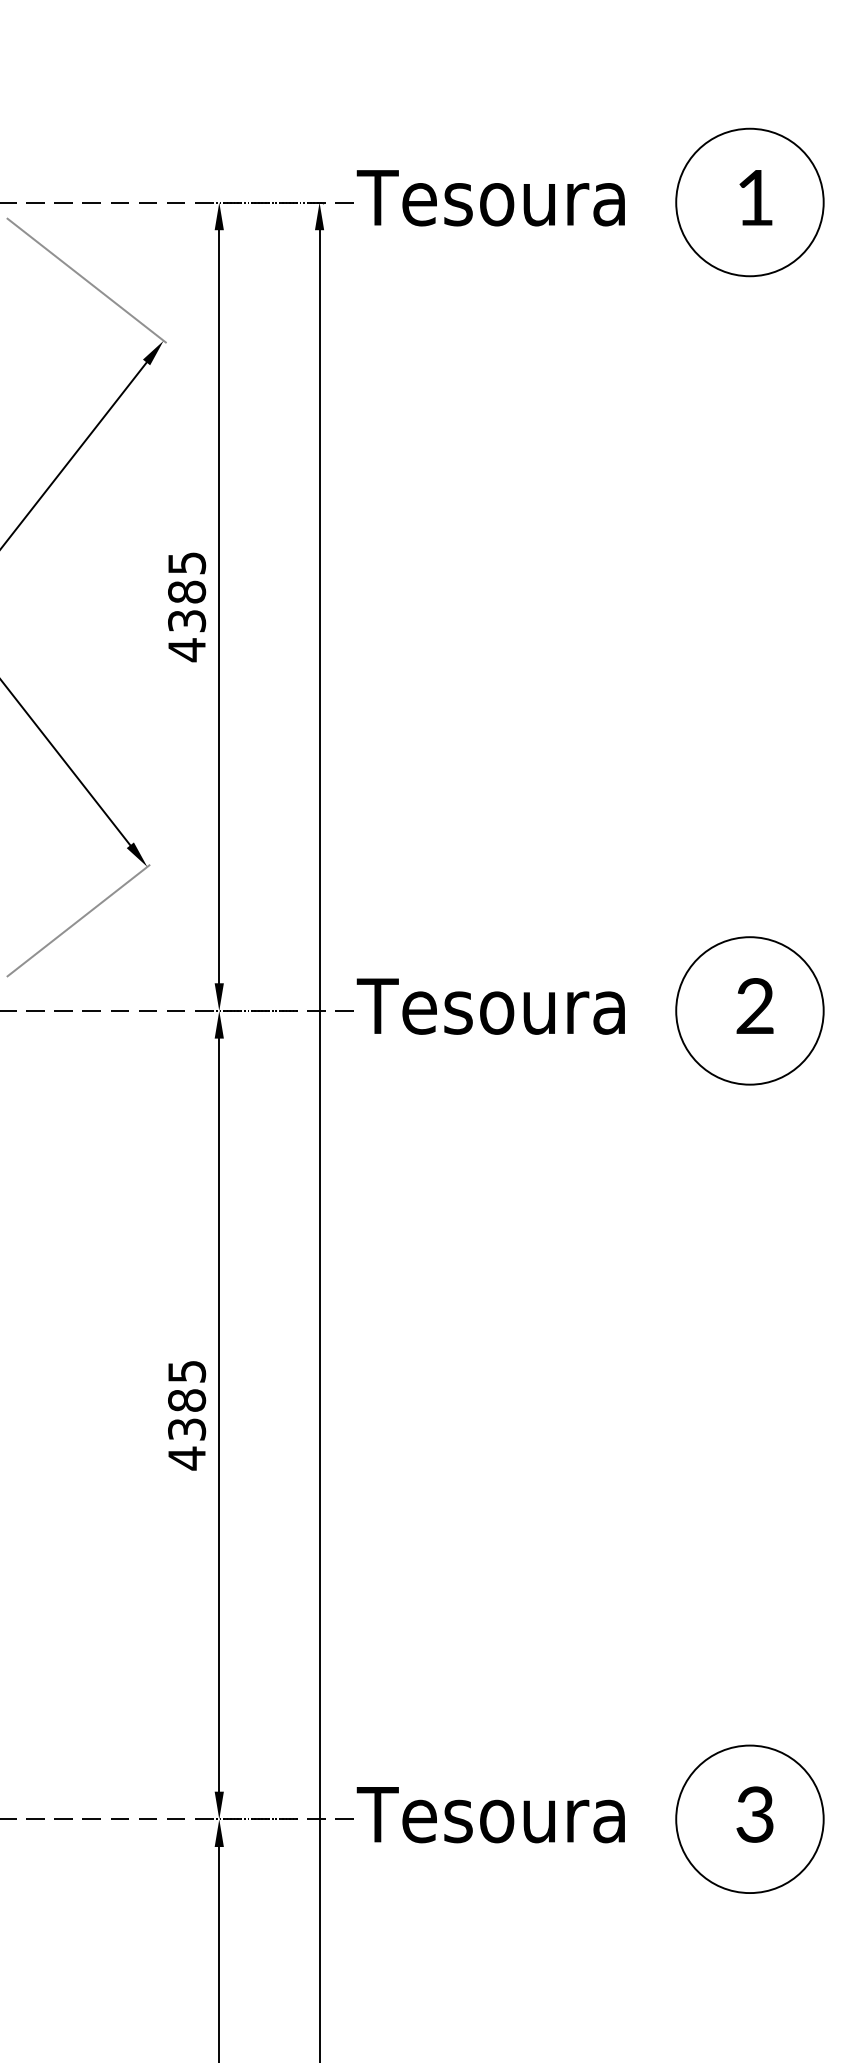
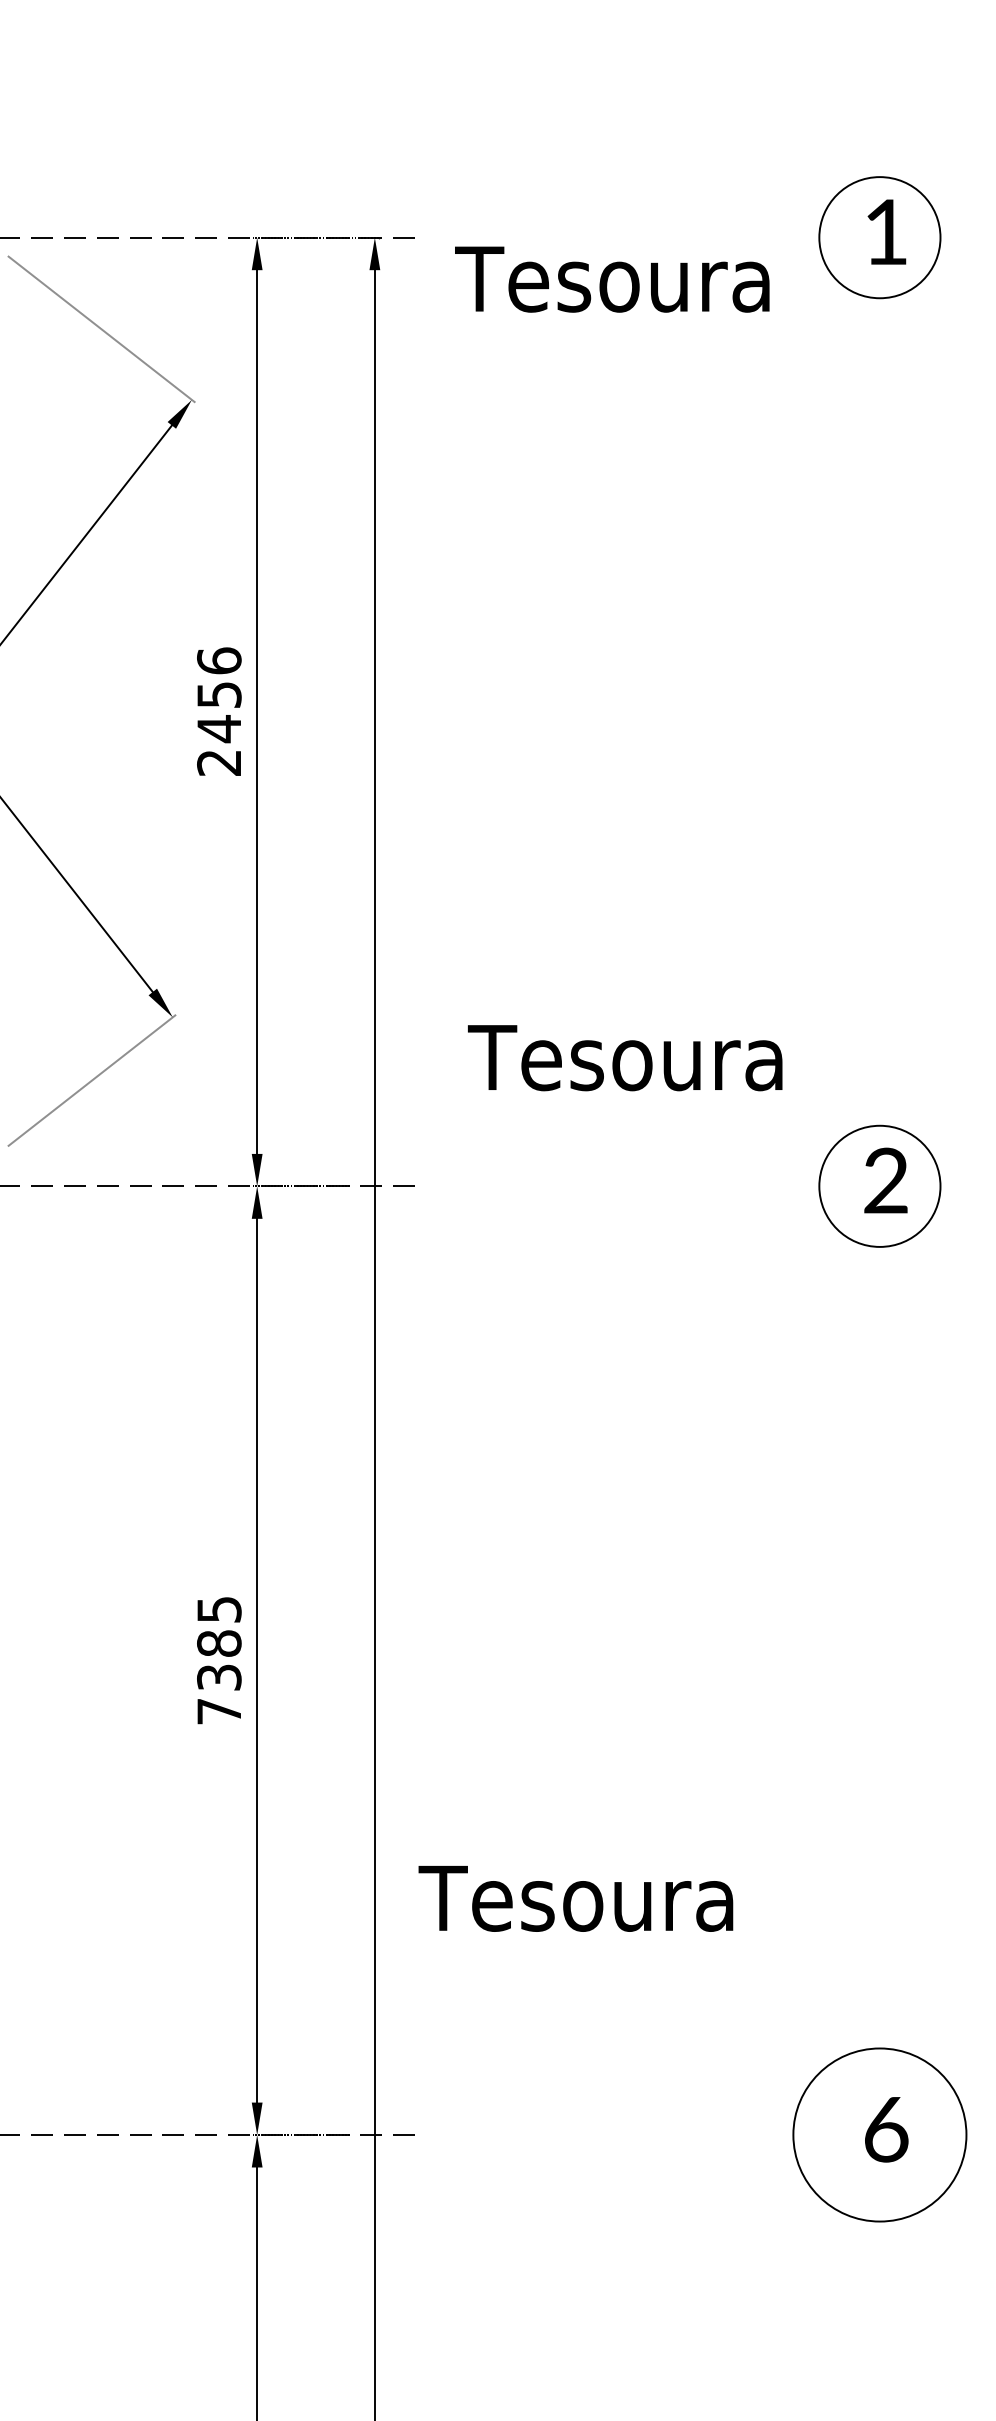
text: (490, 198) -> (611, 279), moved
circle: (749, 202) -> (879, 237), size x0.7
text: (187, 606) -> (219, 711), 4385 -> 2456
text: (490, 1006) -> (624, 1057), moved
circle: (749, 1010) -> (879, 1185), size x0.7
text: (186, 1458) -> (218, 1711), 4385 -> 7385
text: (755, 1814) -> (886, 2129), 3 -> 6
text: (490, 1815) -> (575, 1899), moved

